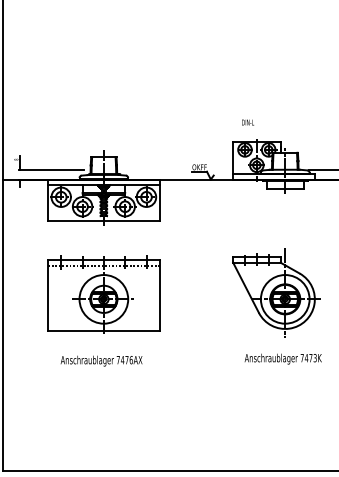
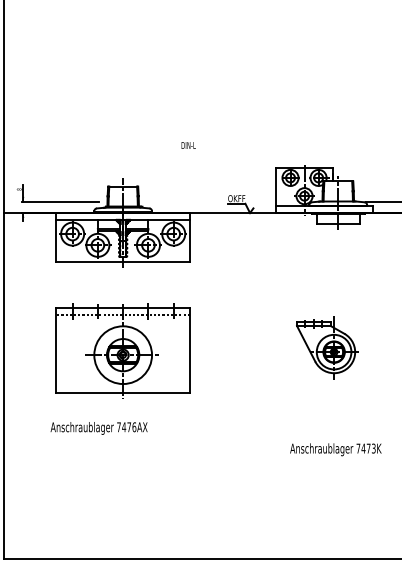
text: (247, 122) -> (187, 145), moved
part: (276, 292) -> (327, 347), size x0.6
text: (282, 358) -> (334, 449), moved
text: (101, 360) -> (99, 427), moved

